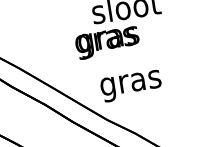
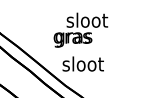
text: (129, 82) -> (82, 65), gras -> sloot

